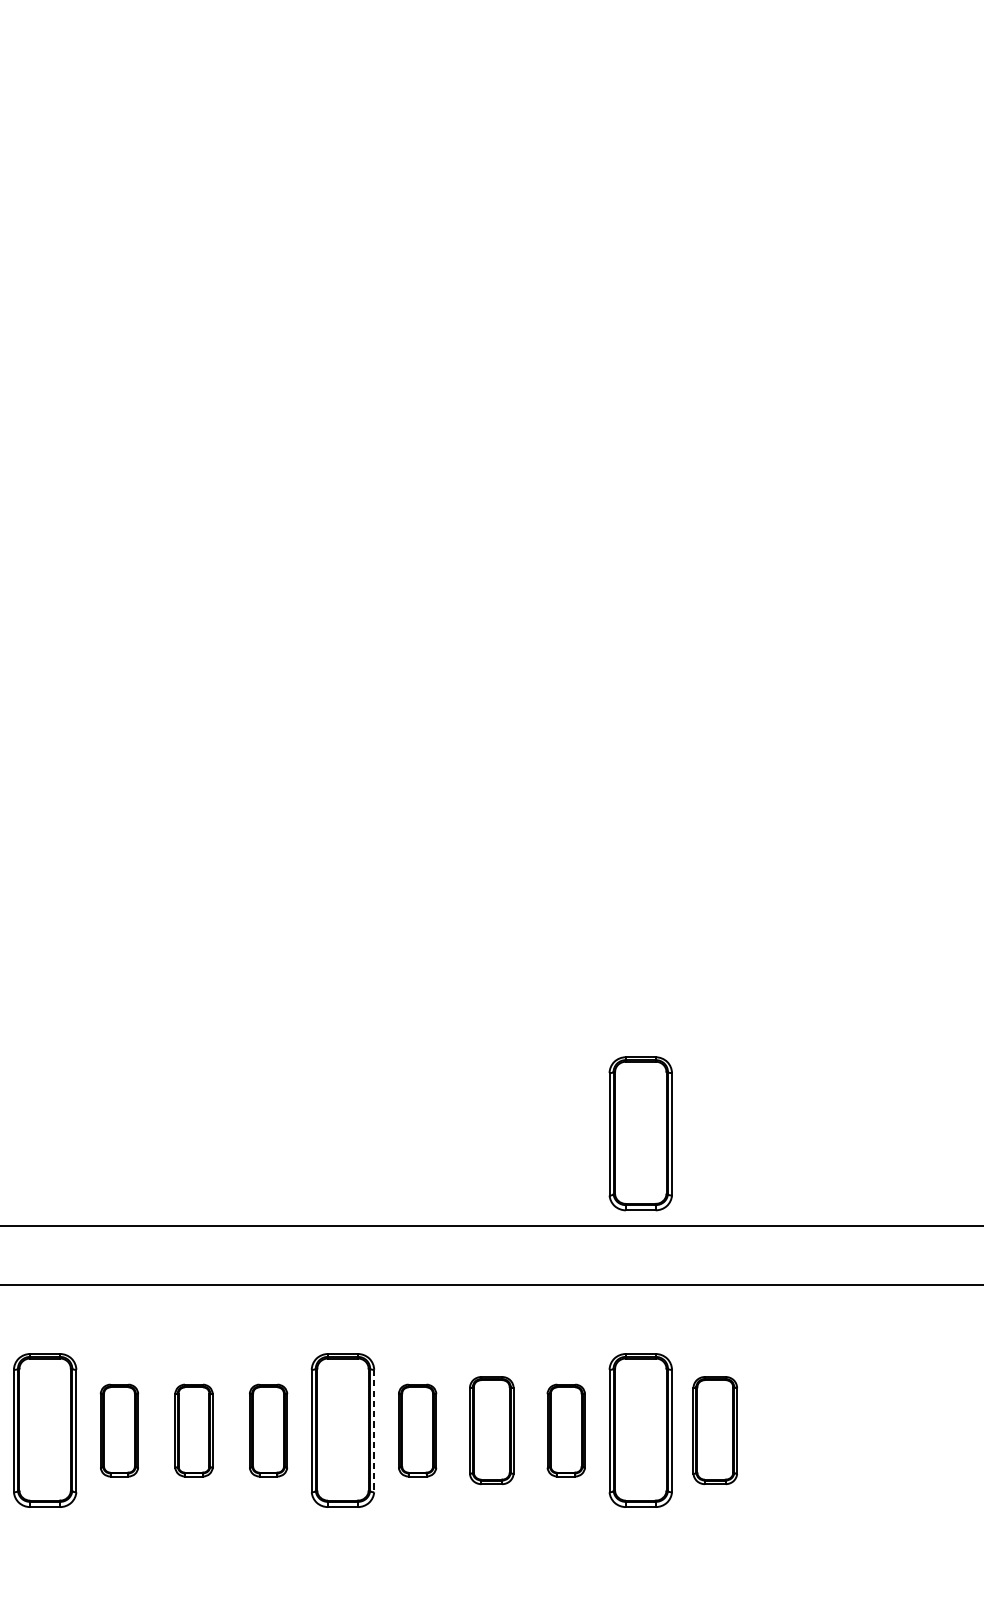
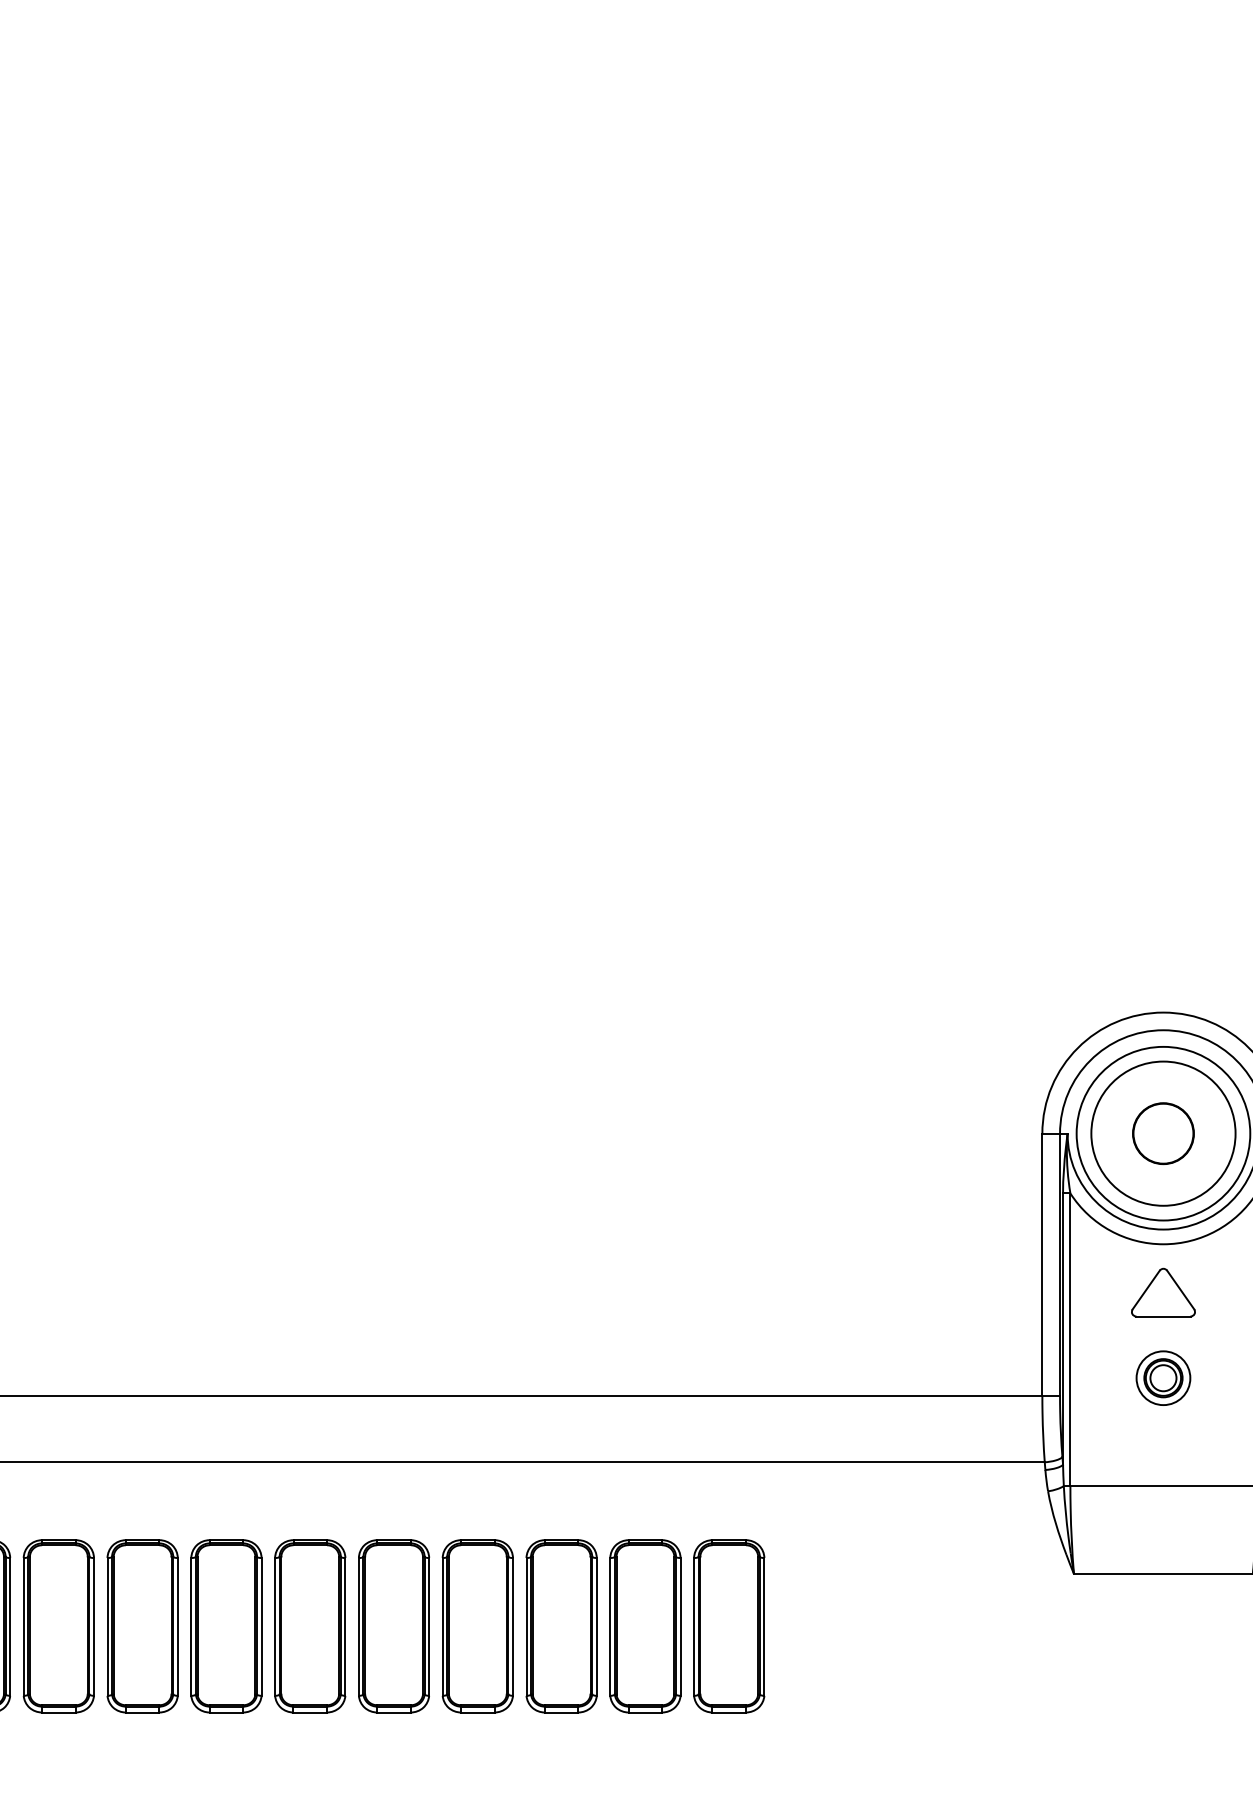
part: (640, 1133) -> (645, 1292), removed
part: (119, 1430) -> (58, 1626), size x1.67
part: (193, 1430) -> (142, 1626), size x1.67
part: (268, 1430) -> (226, 1626), size x1.67
line: (374, 1430) -> (345, 1626), dashed -> solid
part: (417, 1430) -> (394, 1626), size x1.67
part: (491, 1430) -> (477, 1626), size x1.43
part: (566, 1430) -> (561, 1626), size x1.67
part: (715, 1430) -> (729, 1626), size x1.43

